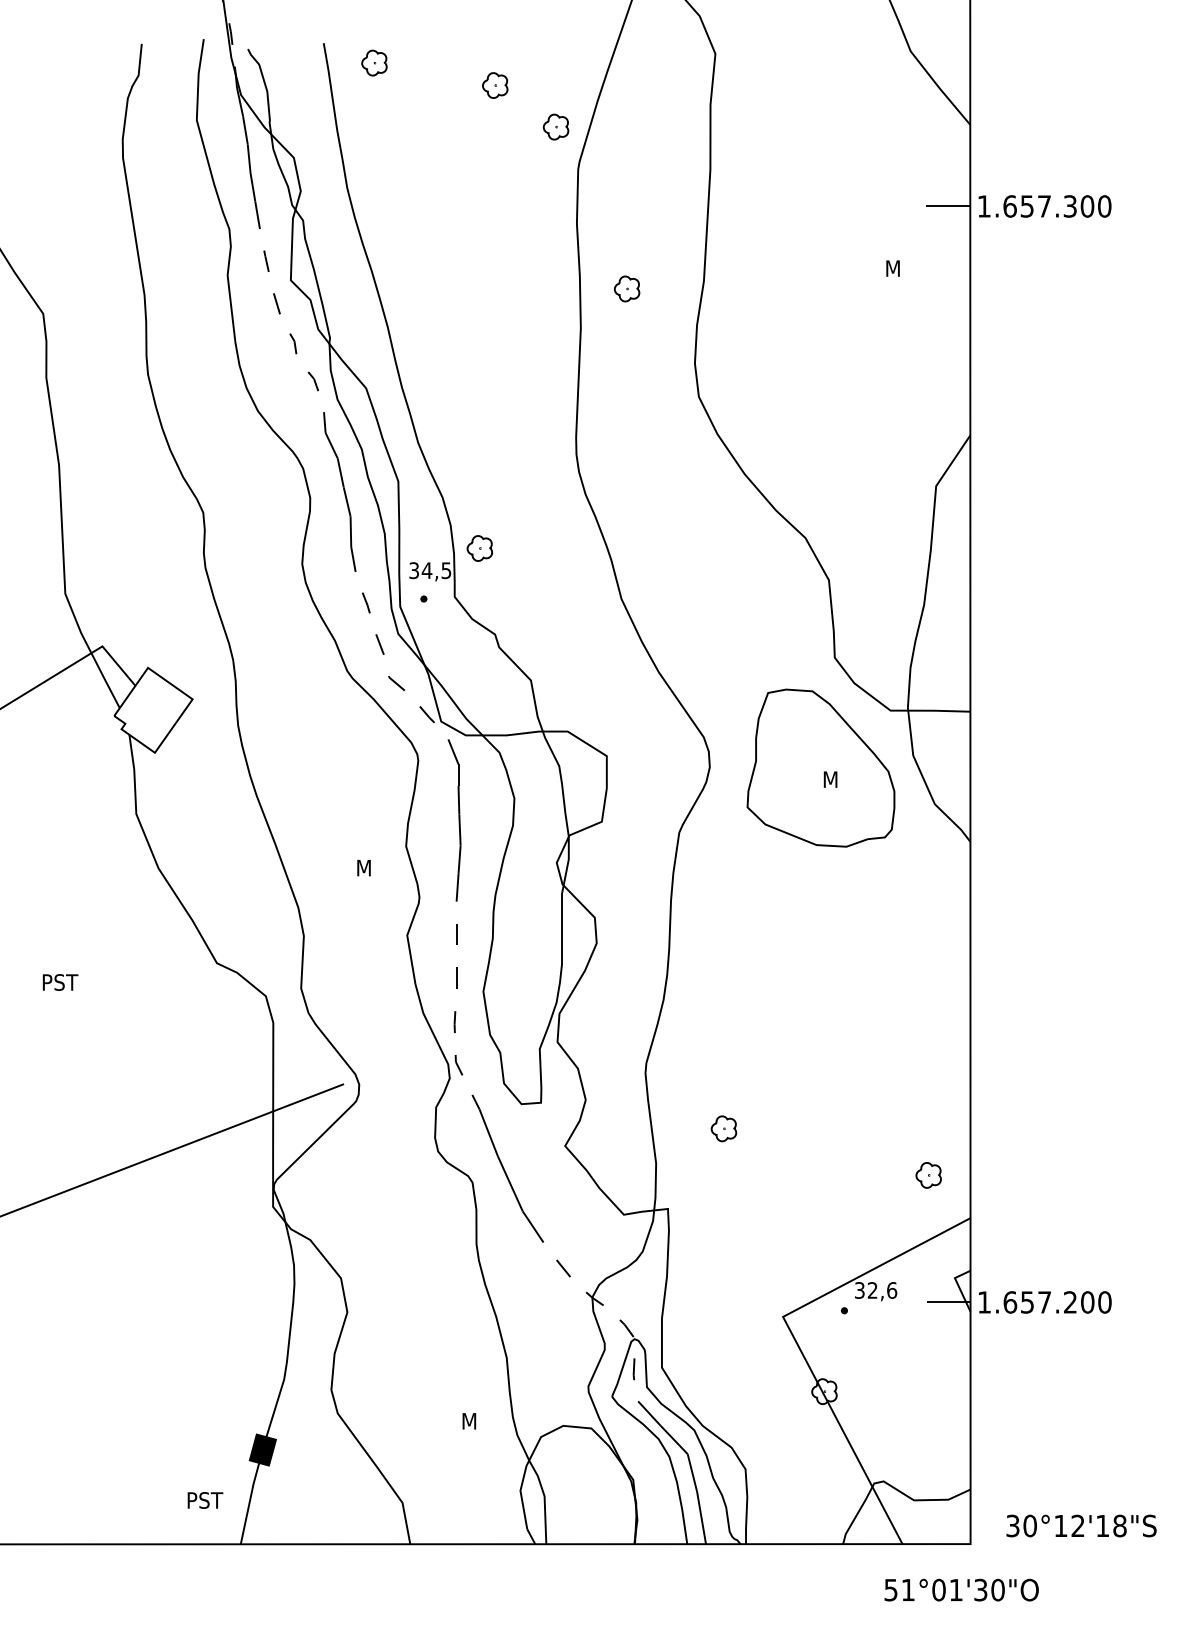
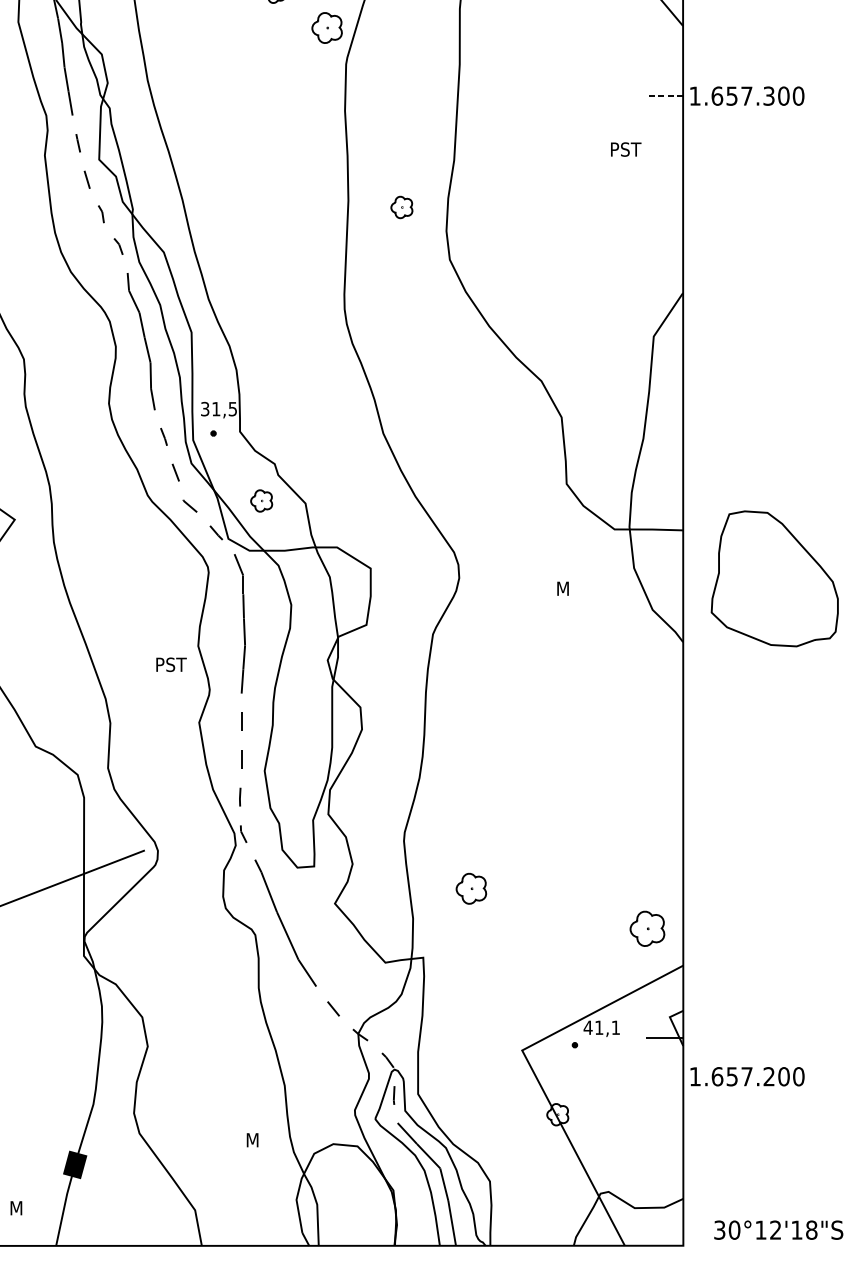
part: (555, 126) -> (326, 27), size x1.4
line: (948, 206) -> (664, 96), solid -> dashed
text: (904, 268) -> (626, 149), M -> PST
part: (626, 288) -> (401, 207), moved
part: (479, 548) -> (261, 500), moved
text: (426, 570) -> (215, 409), 34,5 -> 31,5
part: (820, 767) -> (774, 578), moved
text: (375, 867) -> (171, 664), M -> PST
part: (723, 1128) -> (471, 888), size x1.4
part: (928, 1175) -> (647, 928), size x1.6
text: (875, 1290) -> (601, 1027), 32,6 -> 41,1
text: (1045, 1302) -> (747, 1076), moved
text: (206, 1500) -> (26, 1208), PST -> M

